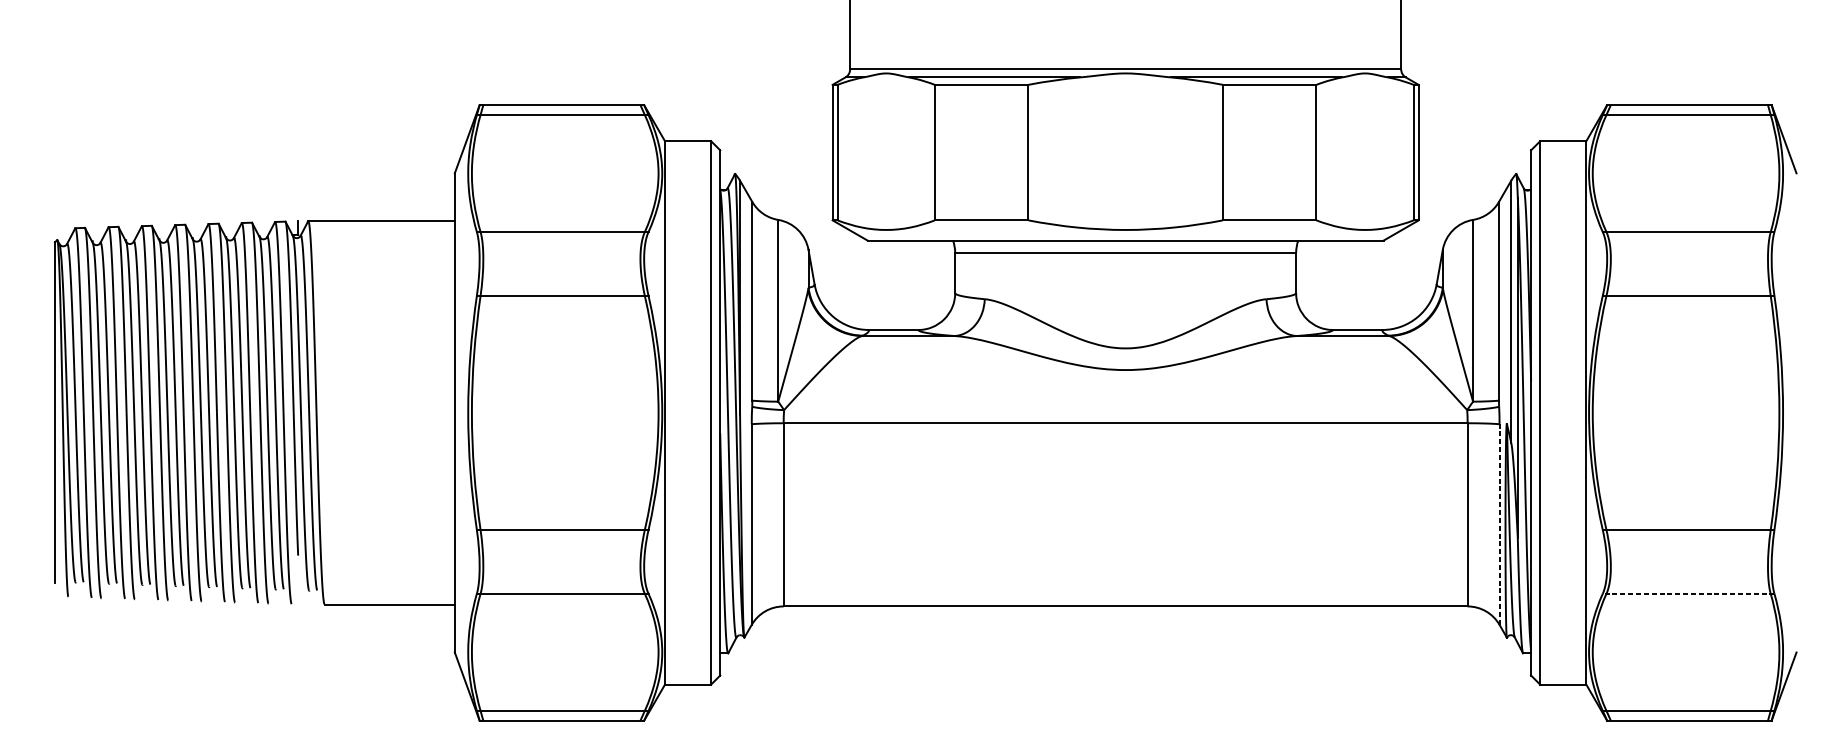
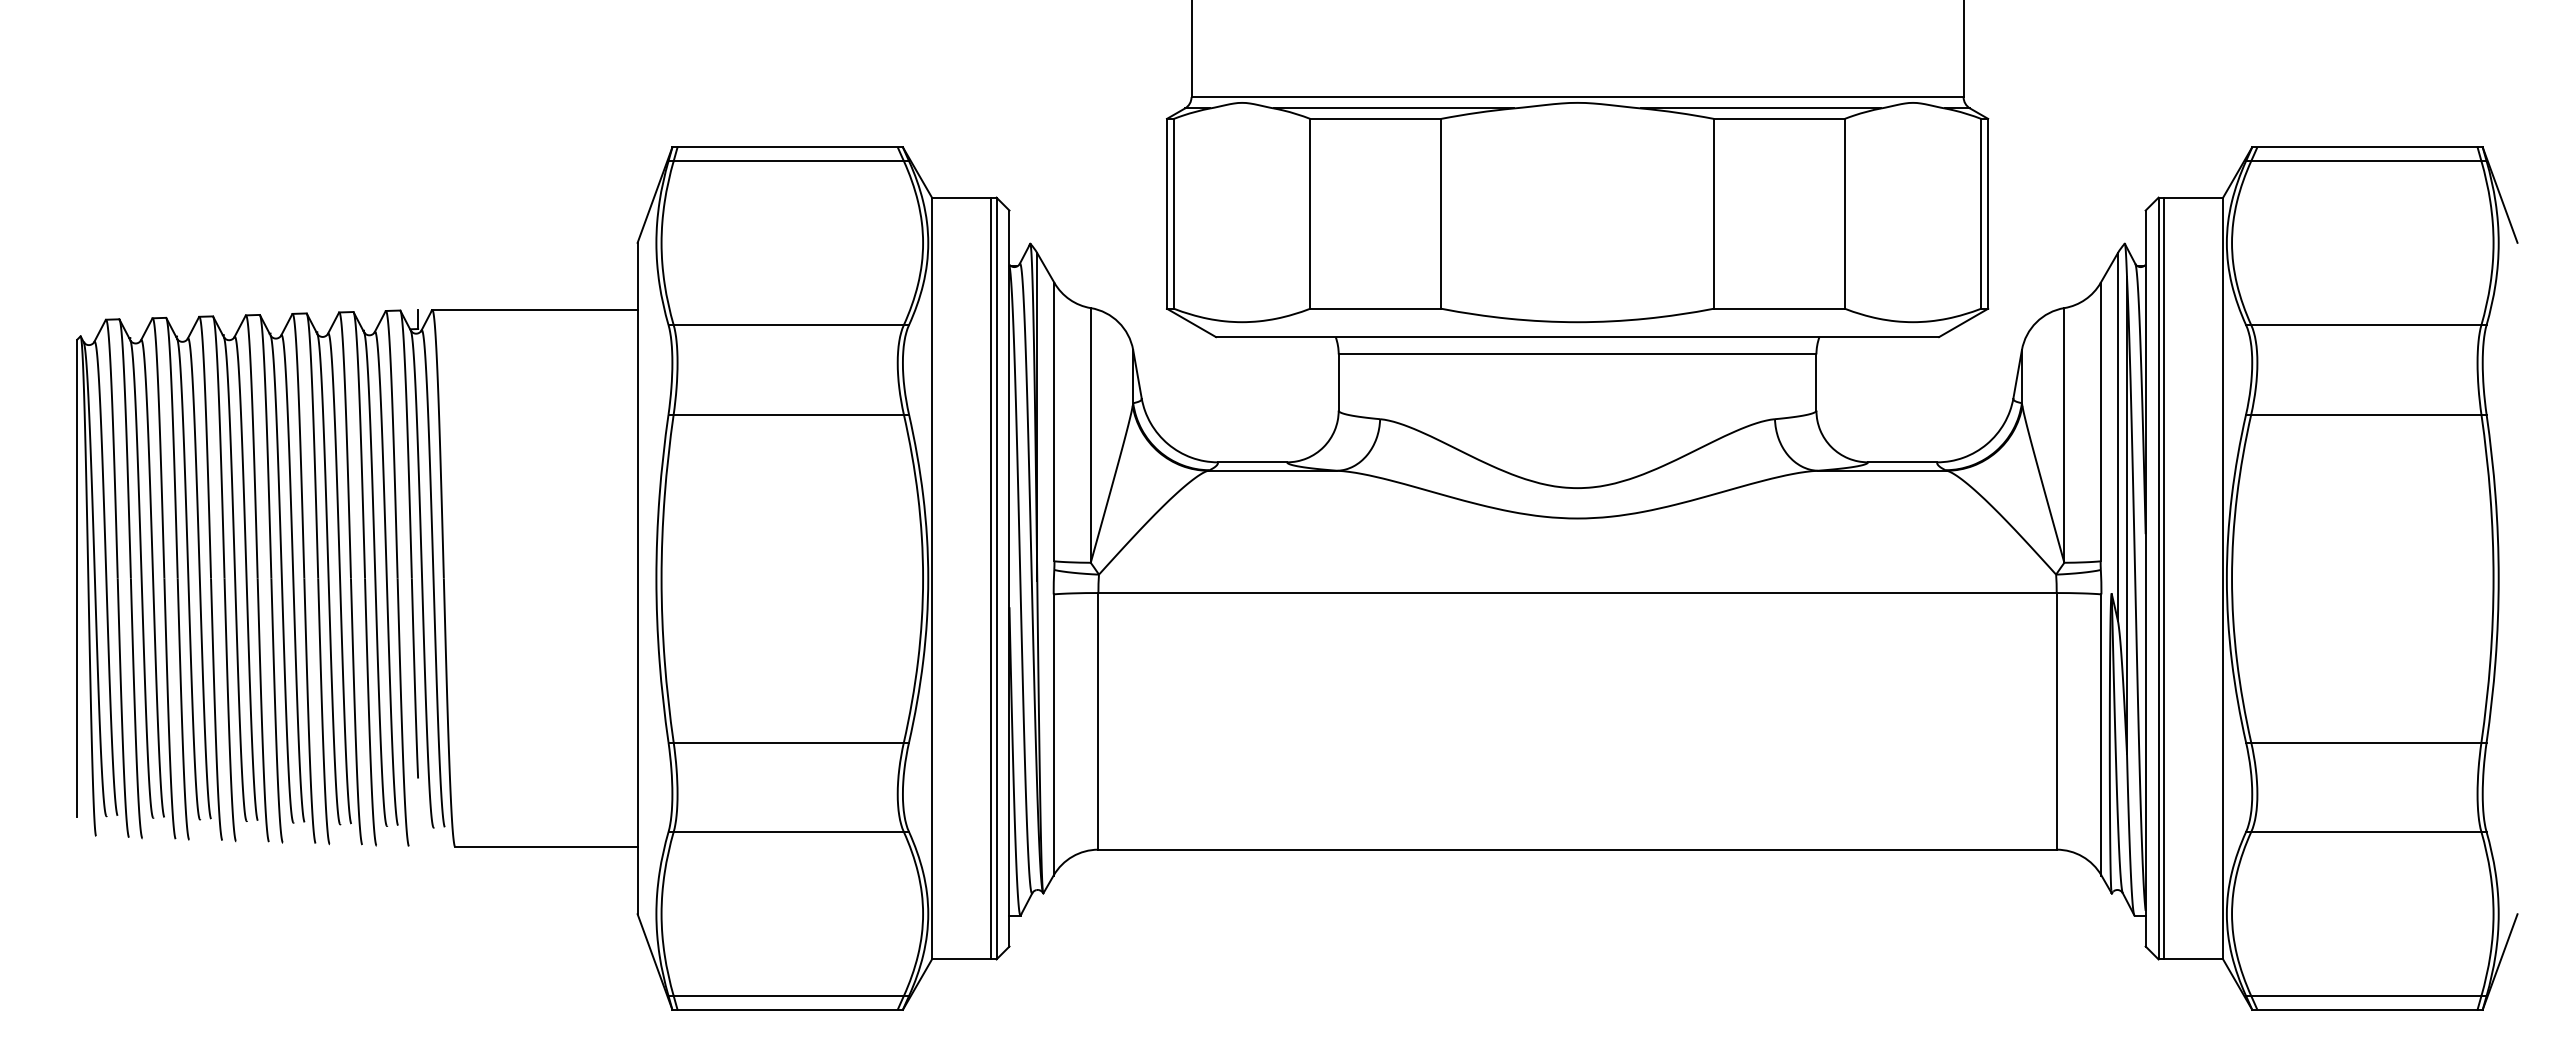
line: (707, 412) -> (991, 578), added
line: (1543, 412) -> (2163, 578), added
line: (1499, 524) -> (2101, 734), dashed -> solid
line: (1688, 593) -> (2365, 831), dashed -> solid

